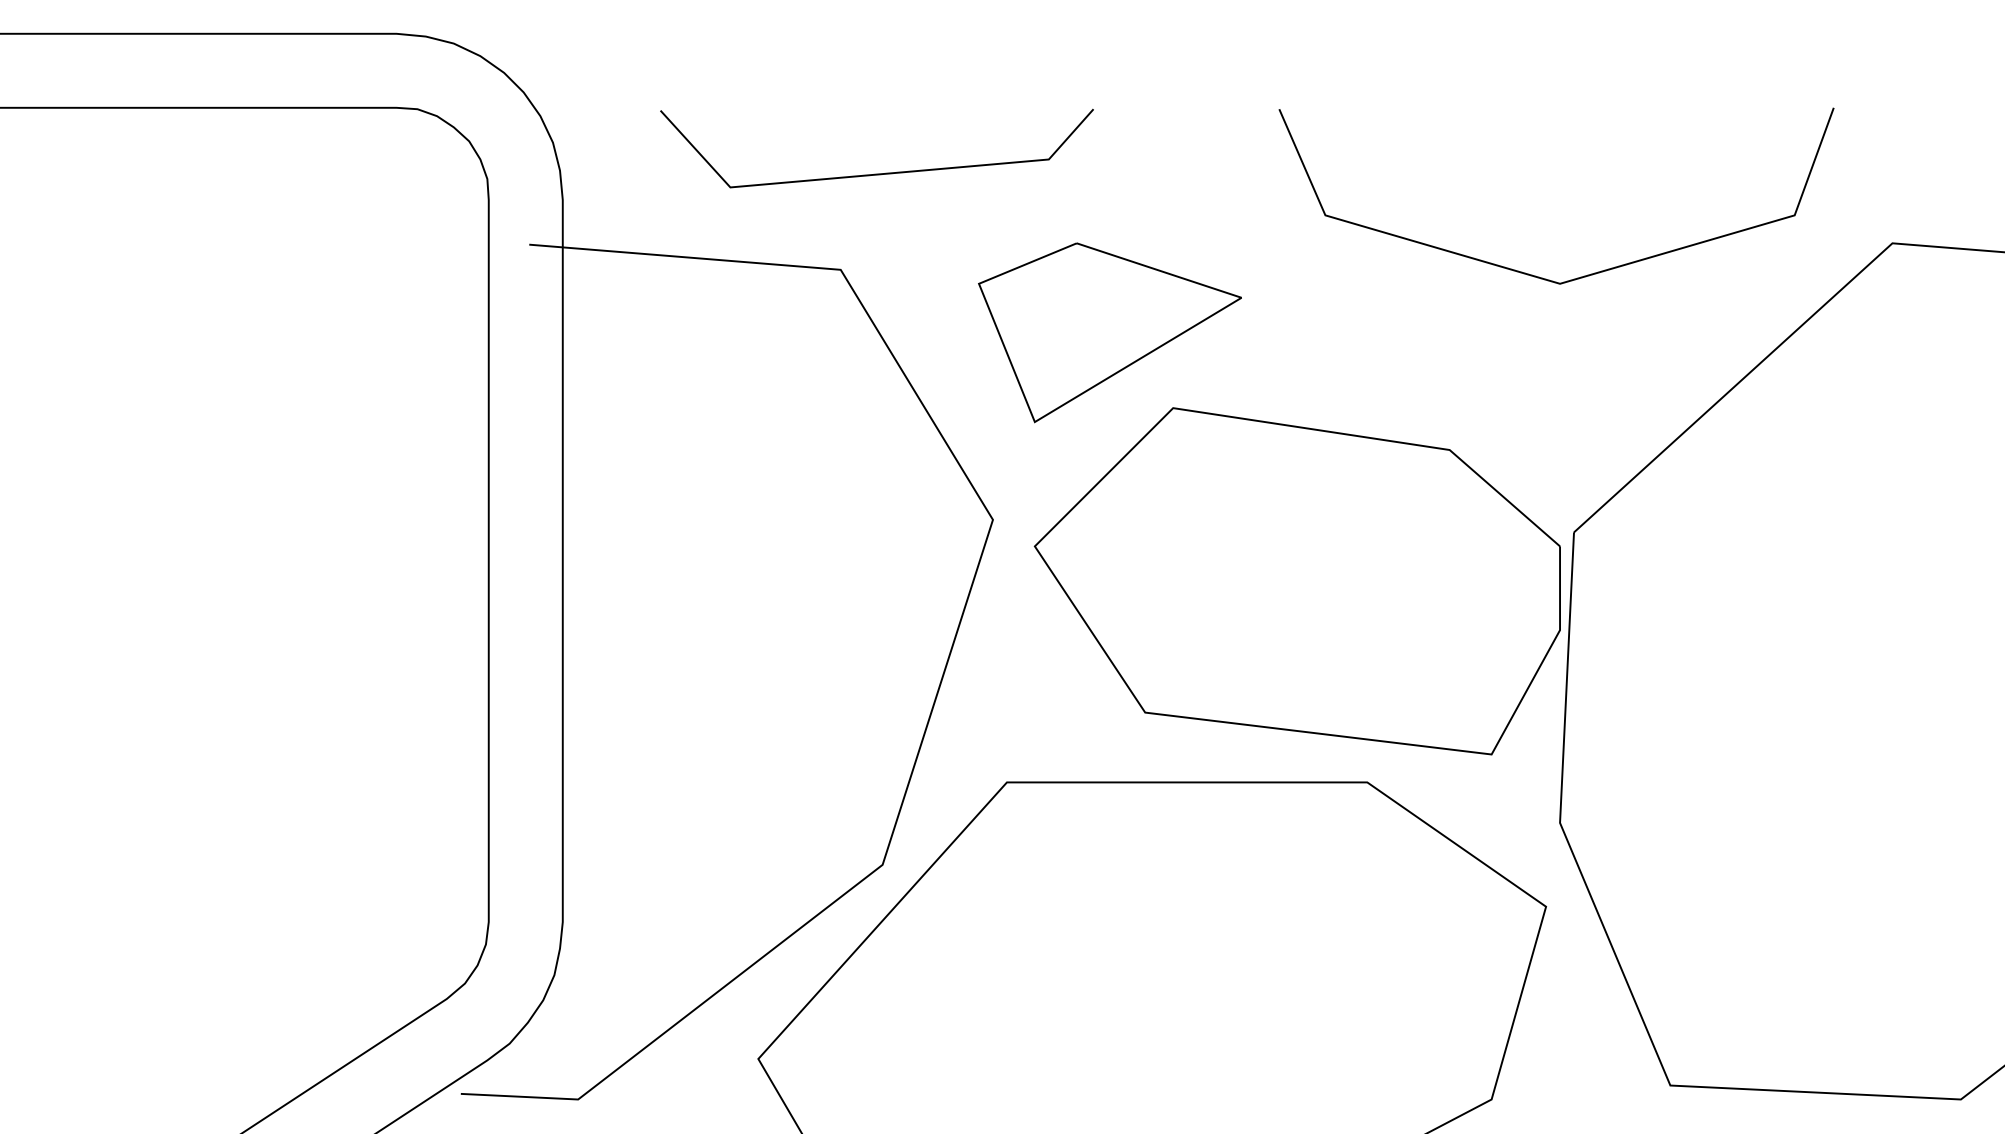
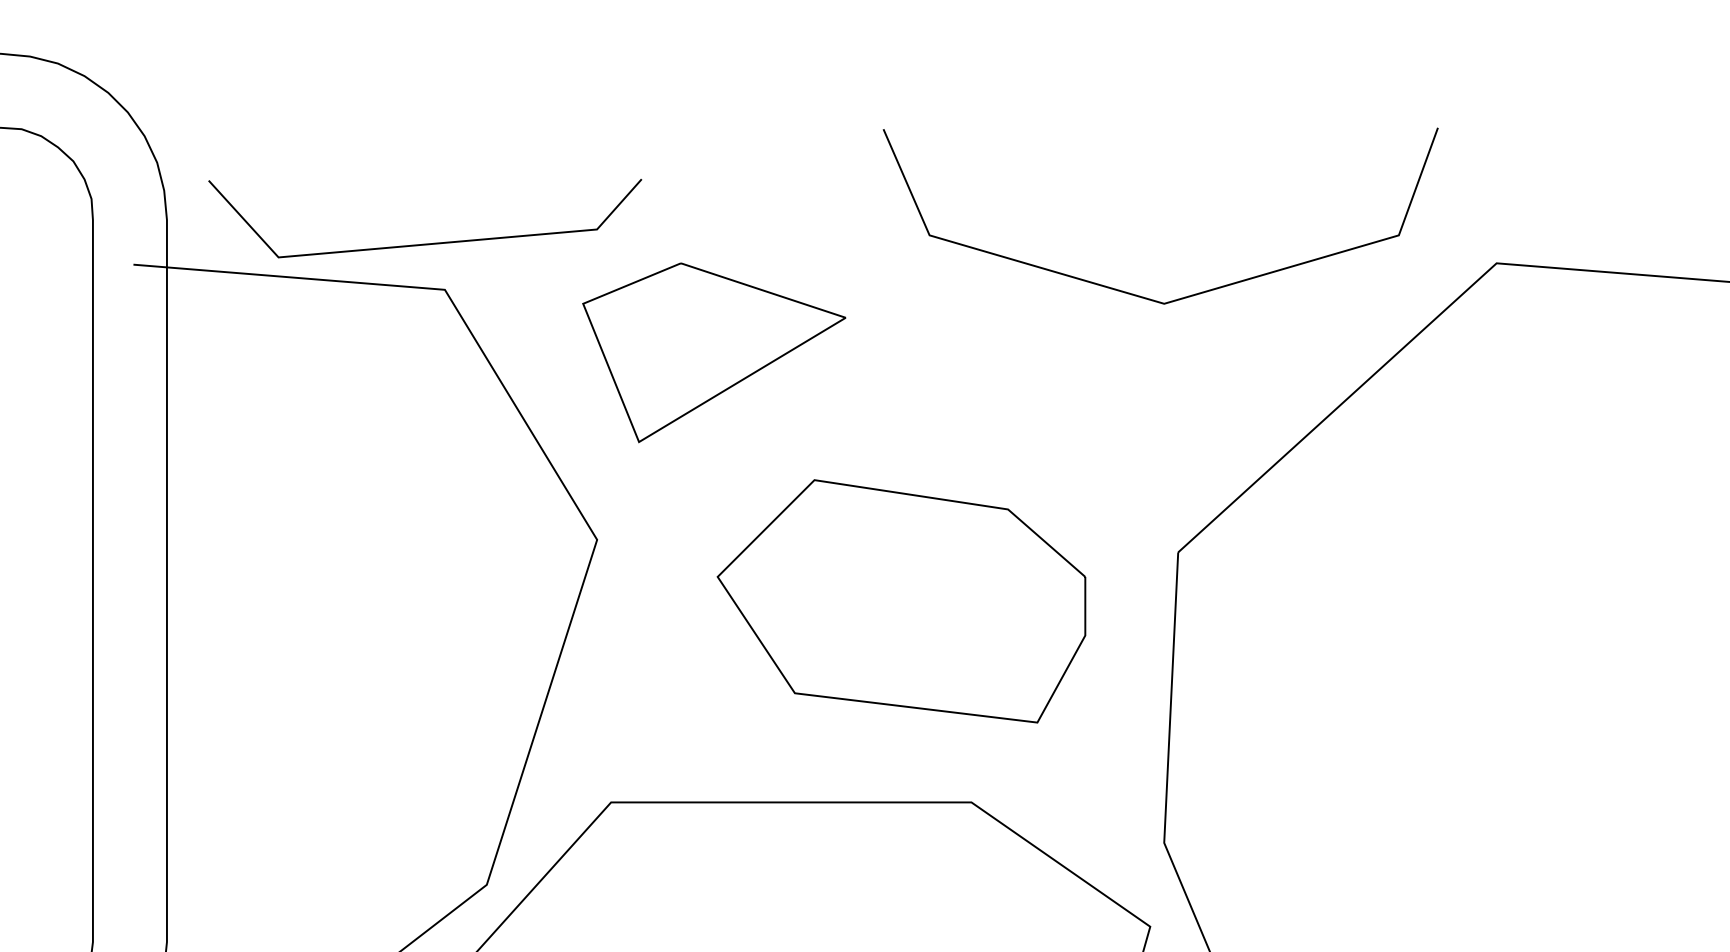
line: (876, 173) -> (424, 243), moved
part: (1296, 581) -> (900, 601), size x0.7

